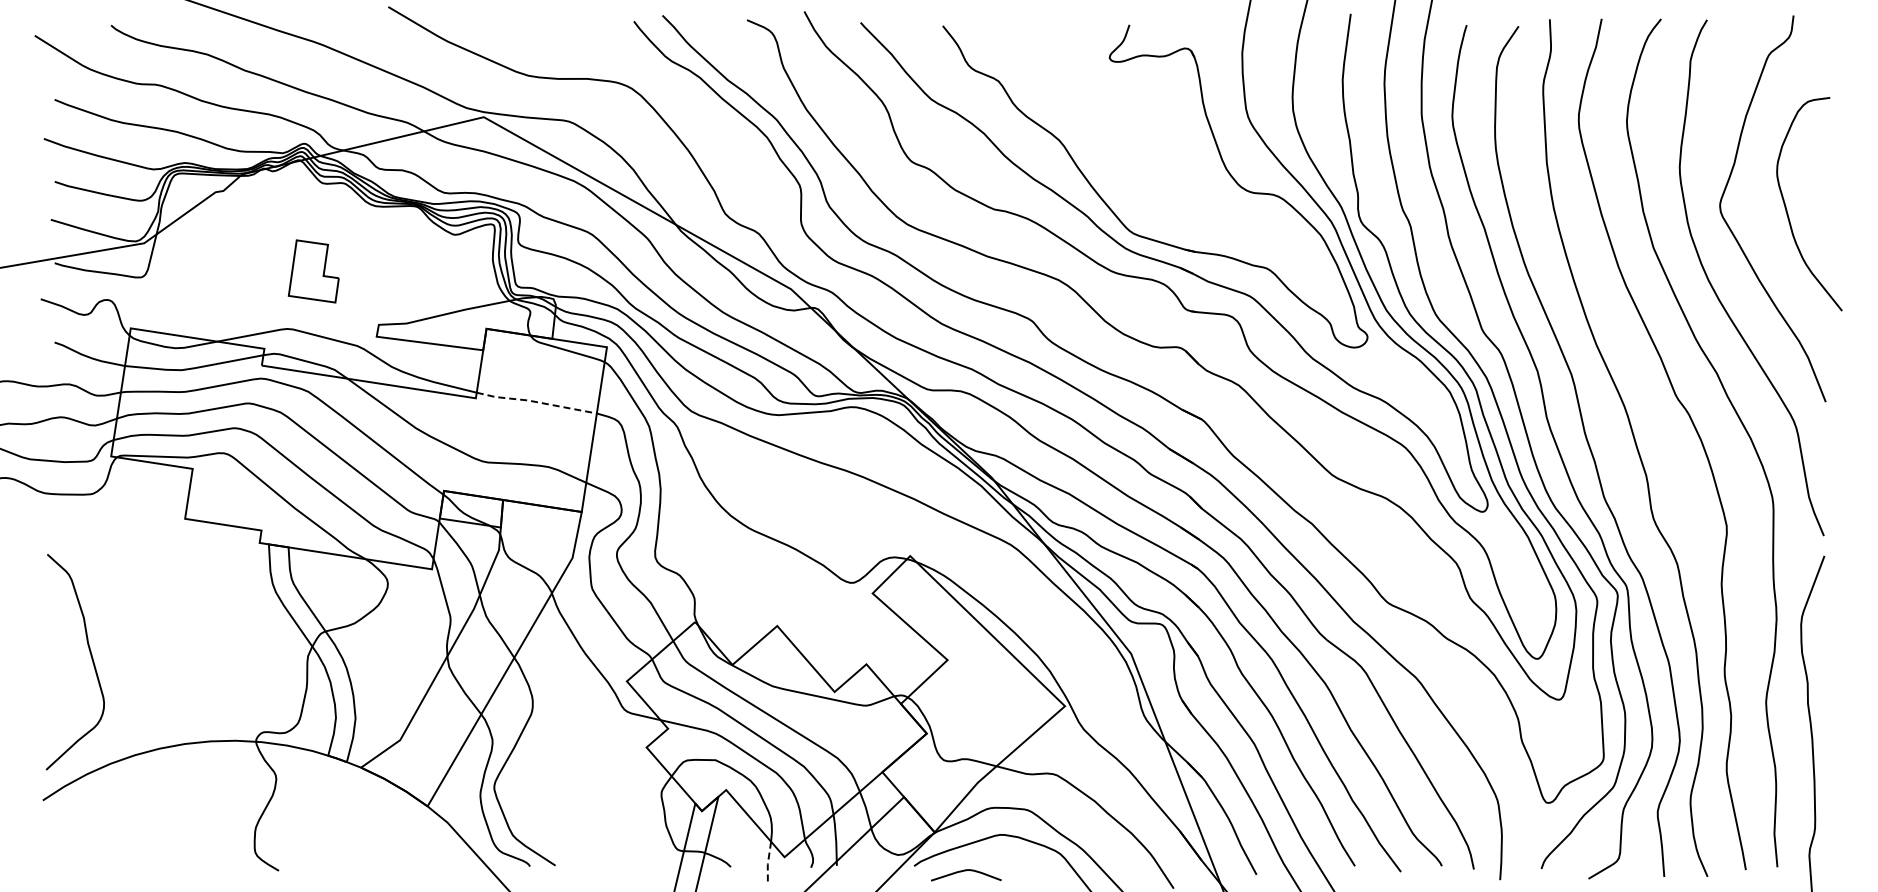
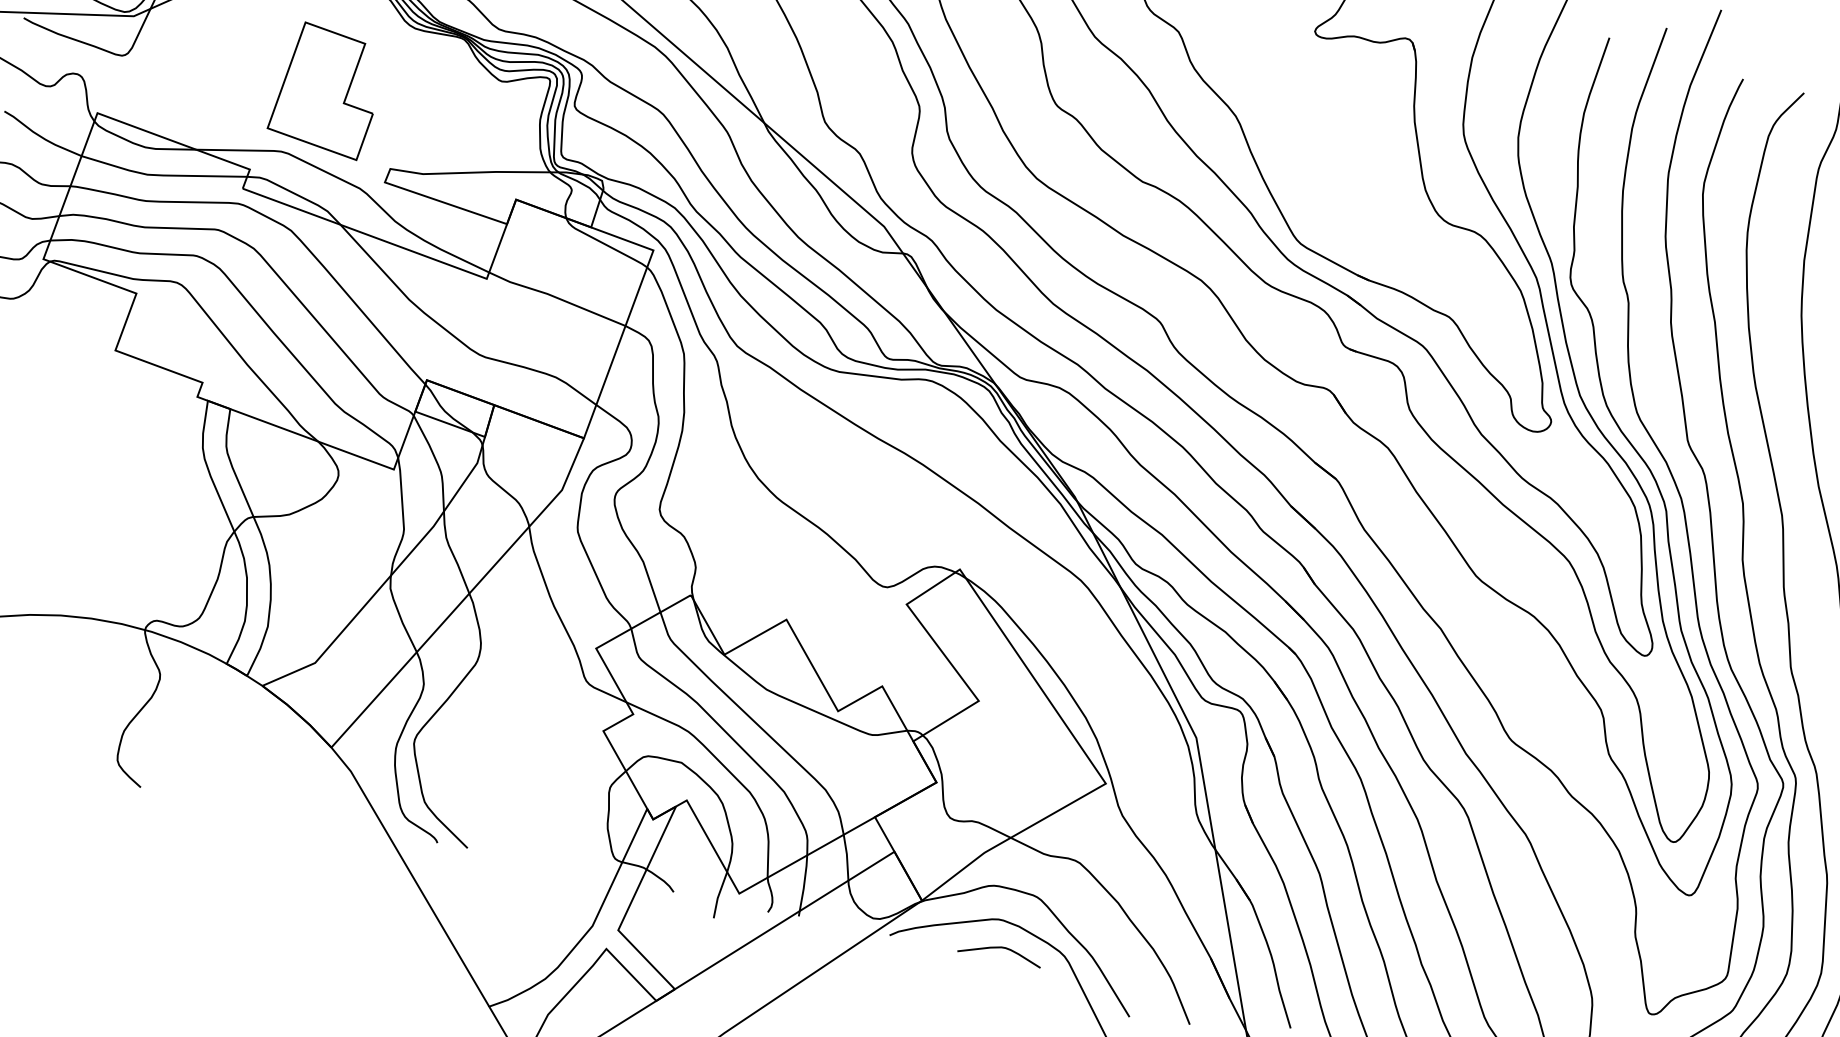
part: (313, 271) -> (326, 90), size x1.67
line: (535, 401) -> (556, 297), dashed -> solid
line: (768, 861) -> (719, 894), dashed -> solid
curve: (966, 871) -> (1001, 948), moved

